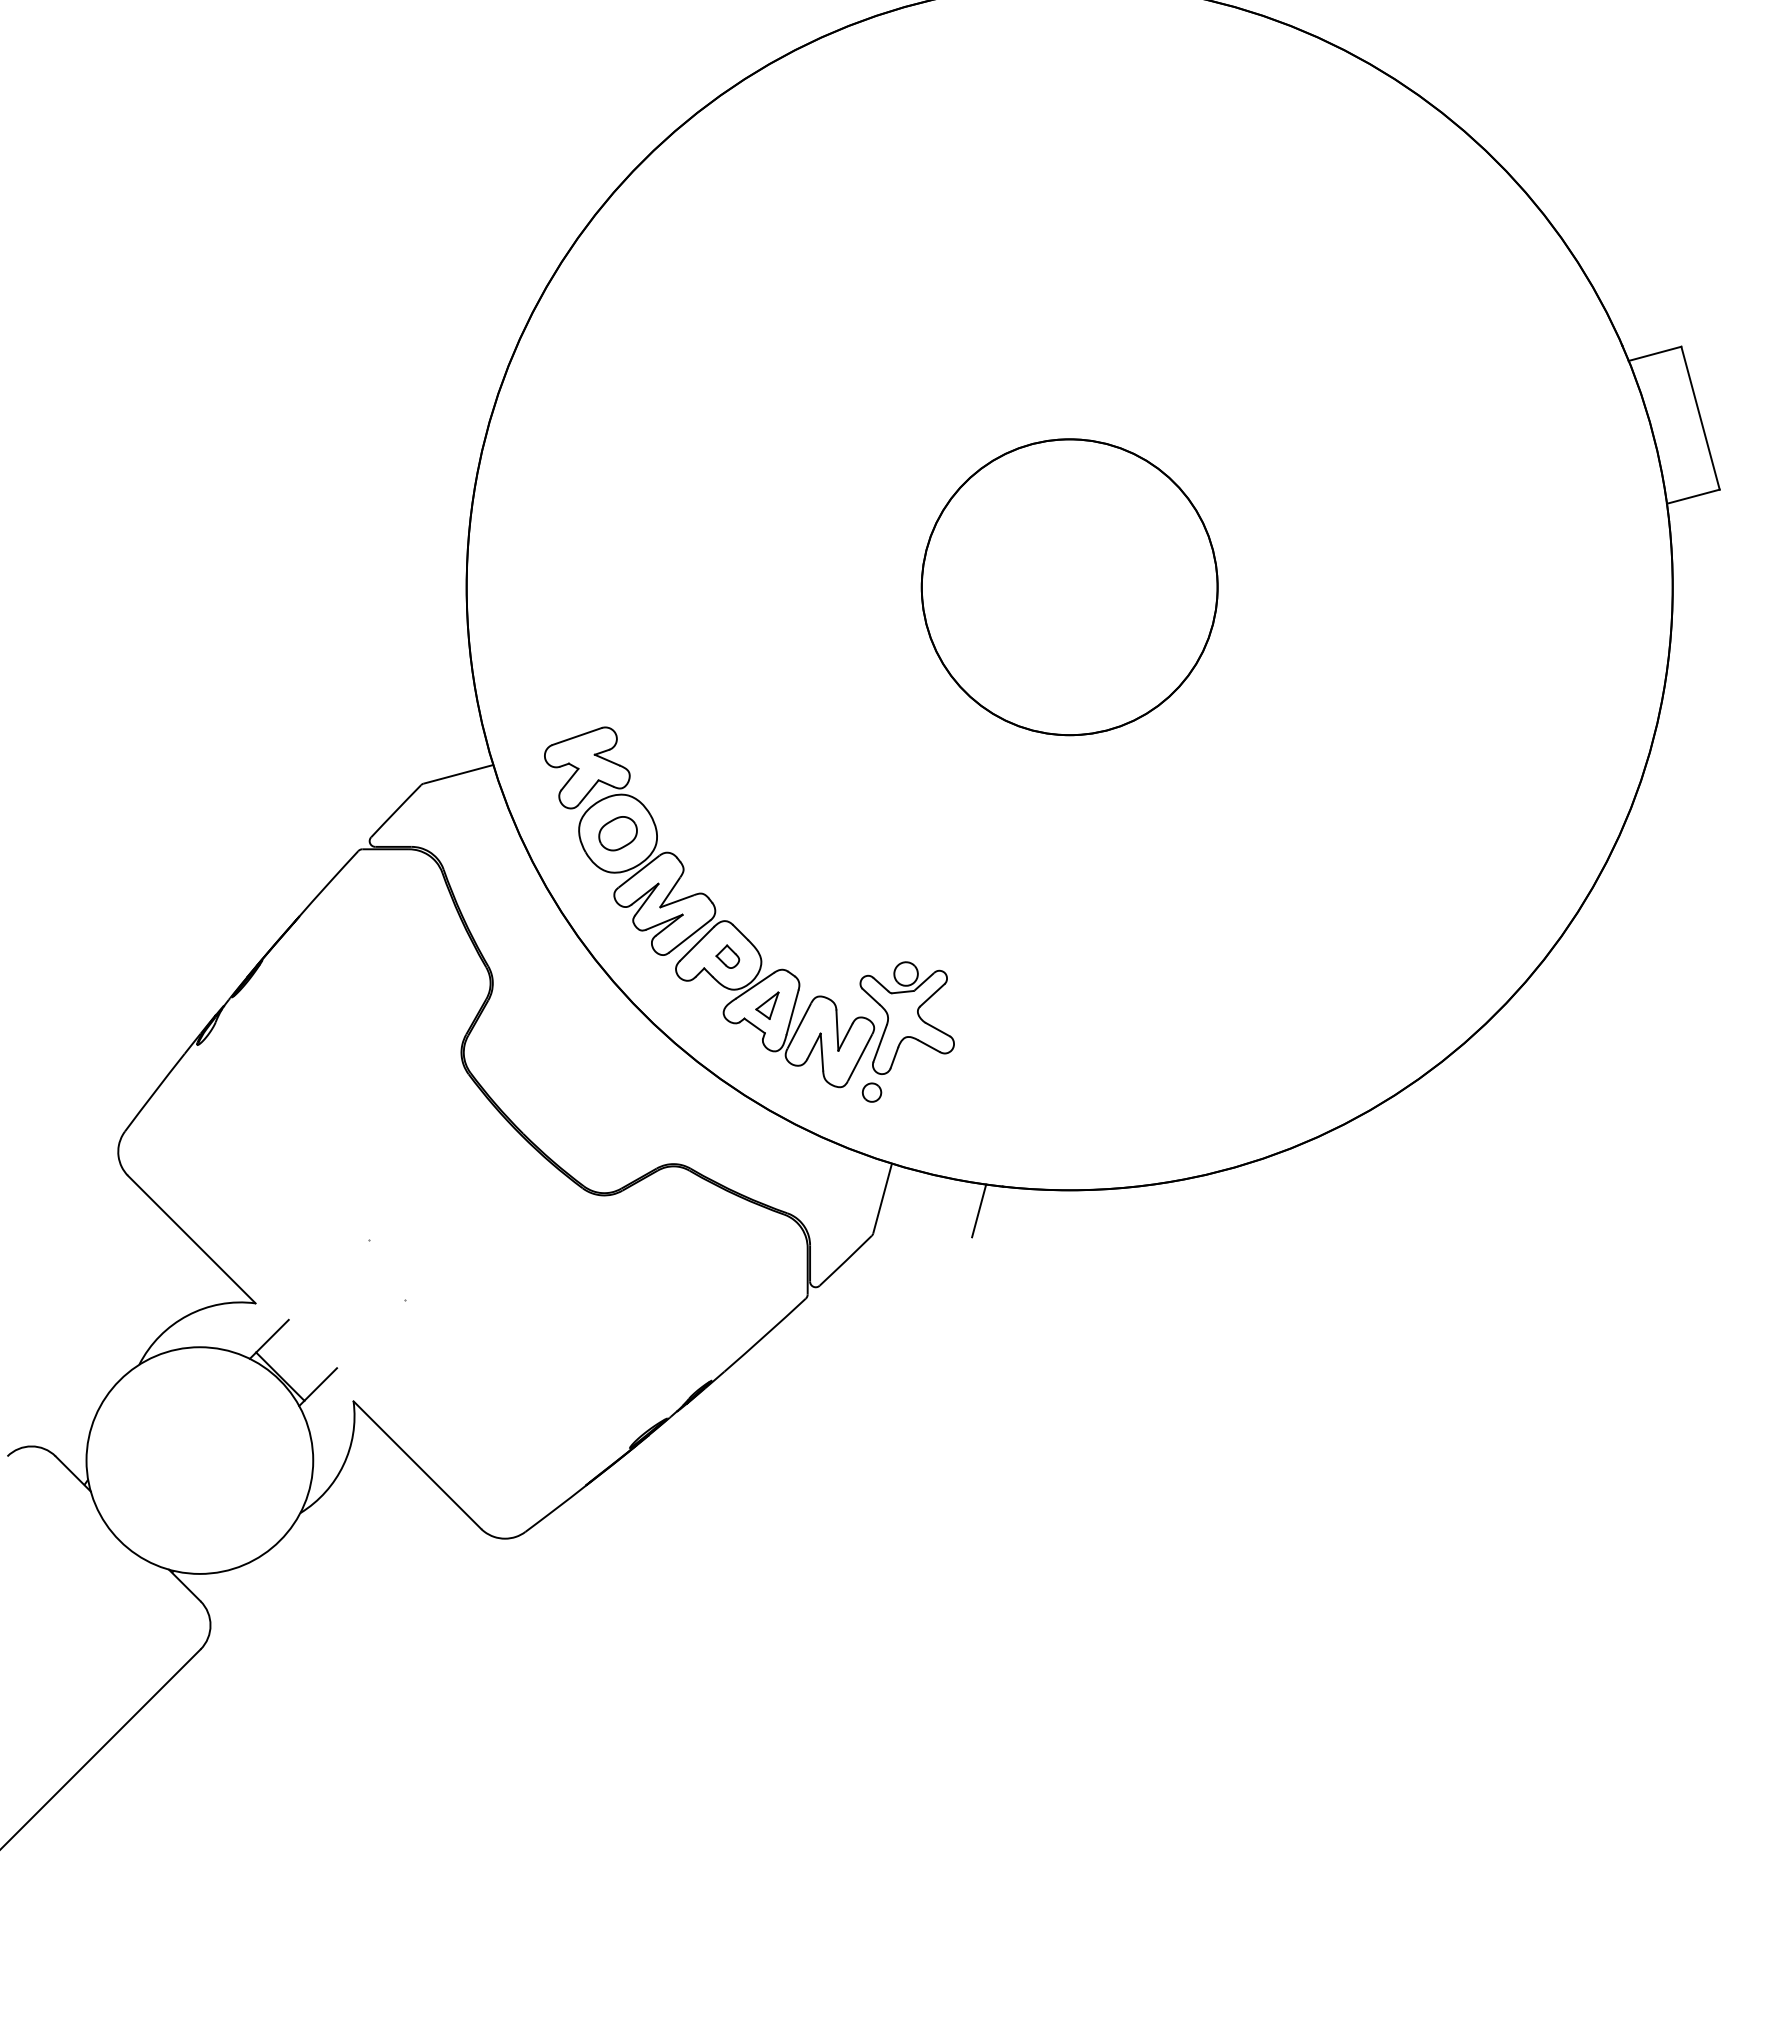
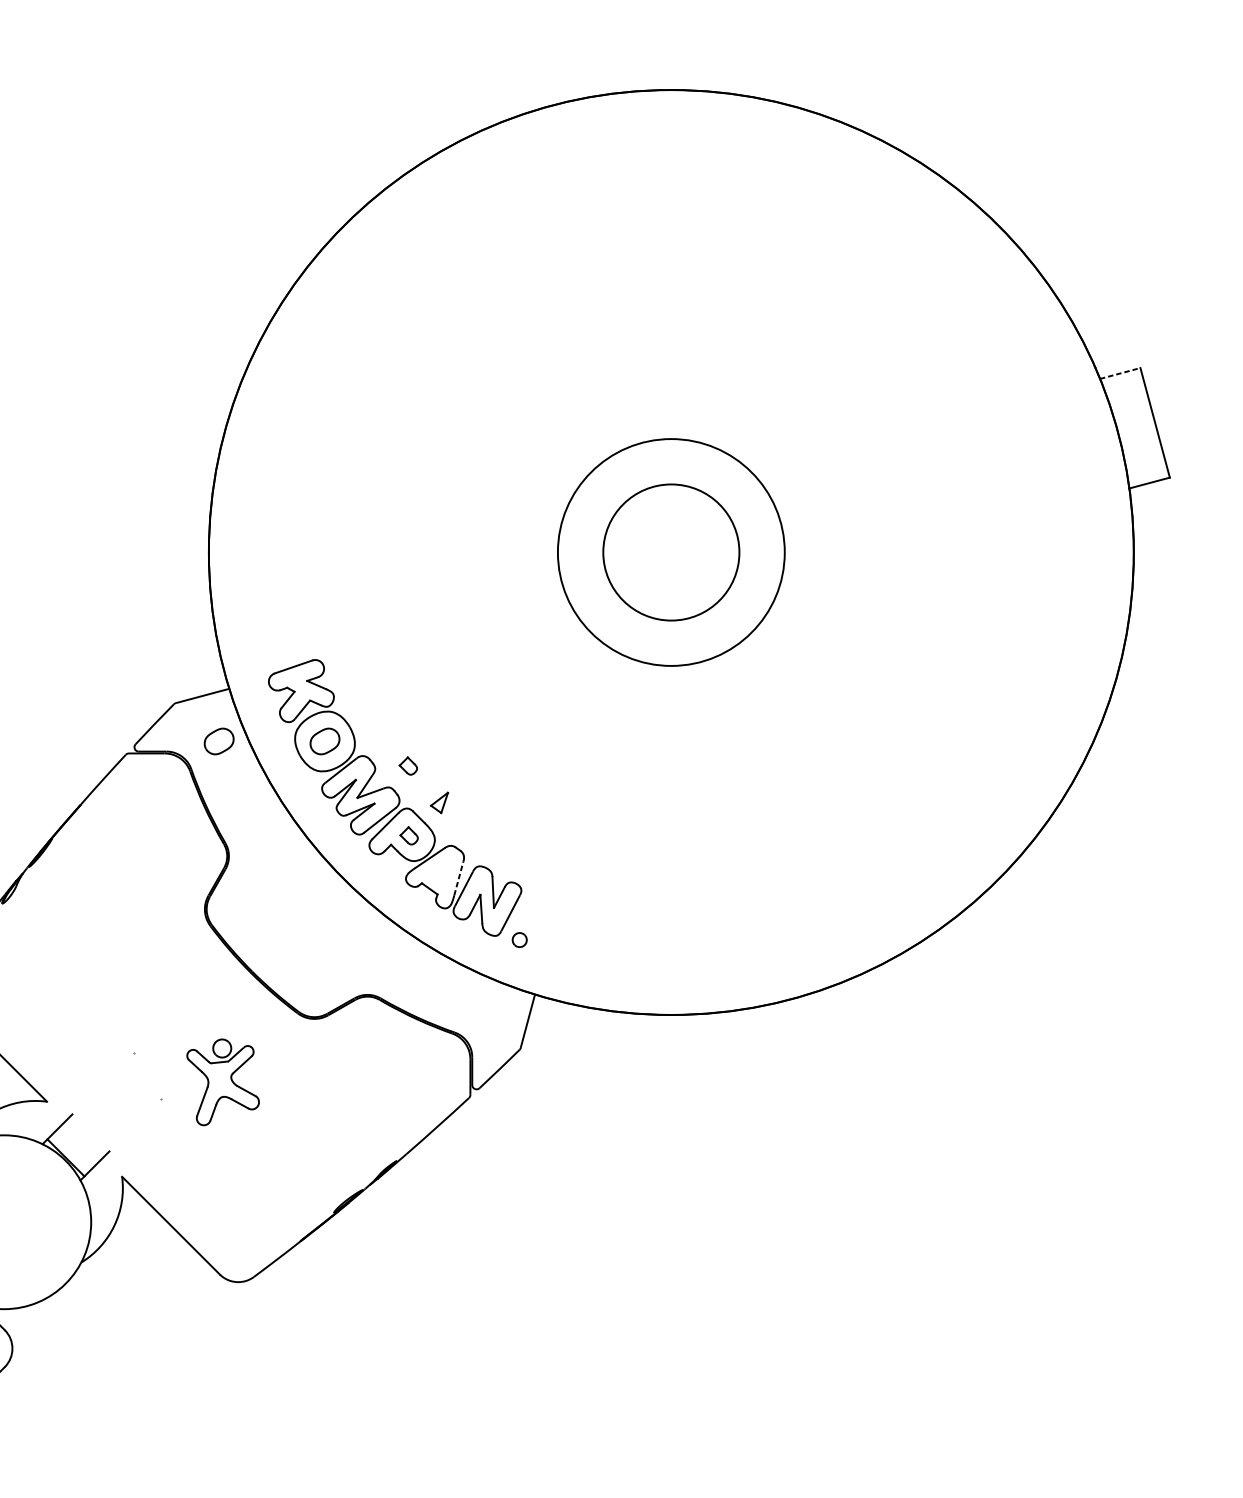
line: (1655, 353) -> (1120, 373), solid -> dashed
circle: (1069, 587) -> (671, 552), size x0.6
part: (479, 833) -> (218, 741), added
part: (726, 865) -> (408, 765), added
part: (767, 1005) -> (439, 802), moved
line: (792, 1012) -> (458, 878), solid -> dashed
part: (906, 1017) -> (222, 1081), moved
line: (979, 1210) -> (602, 1030), removed

